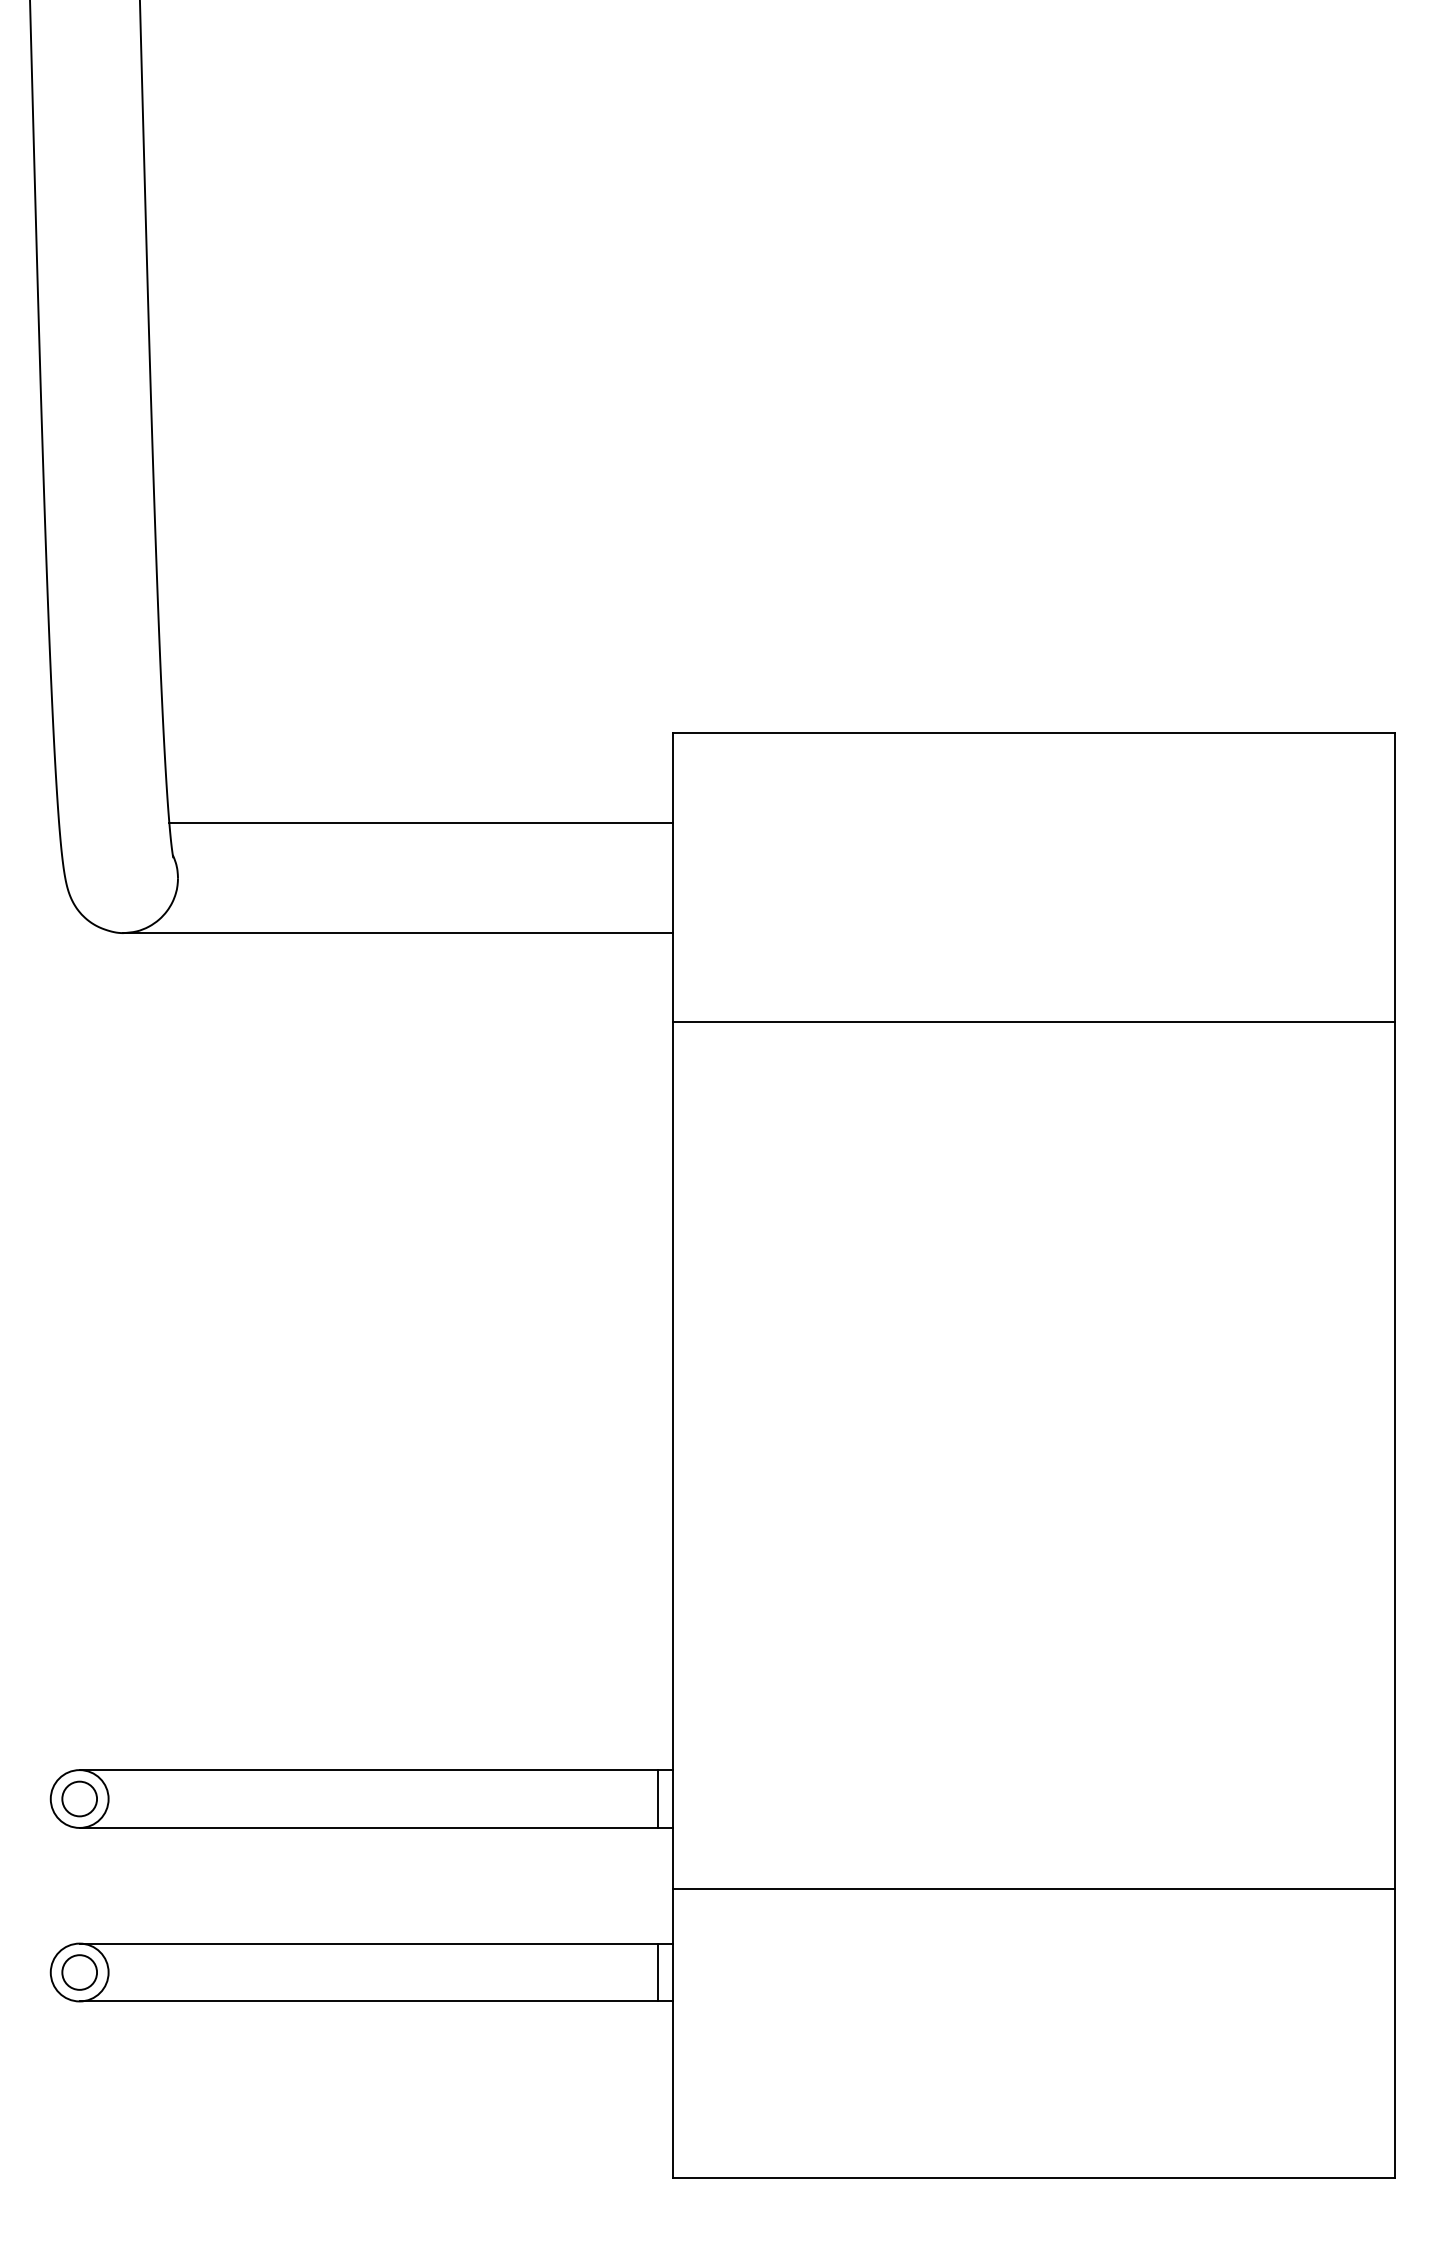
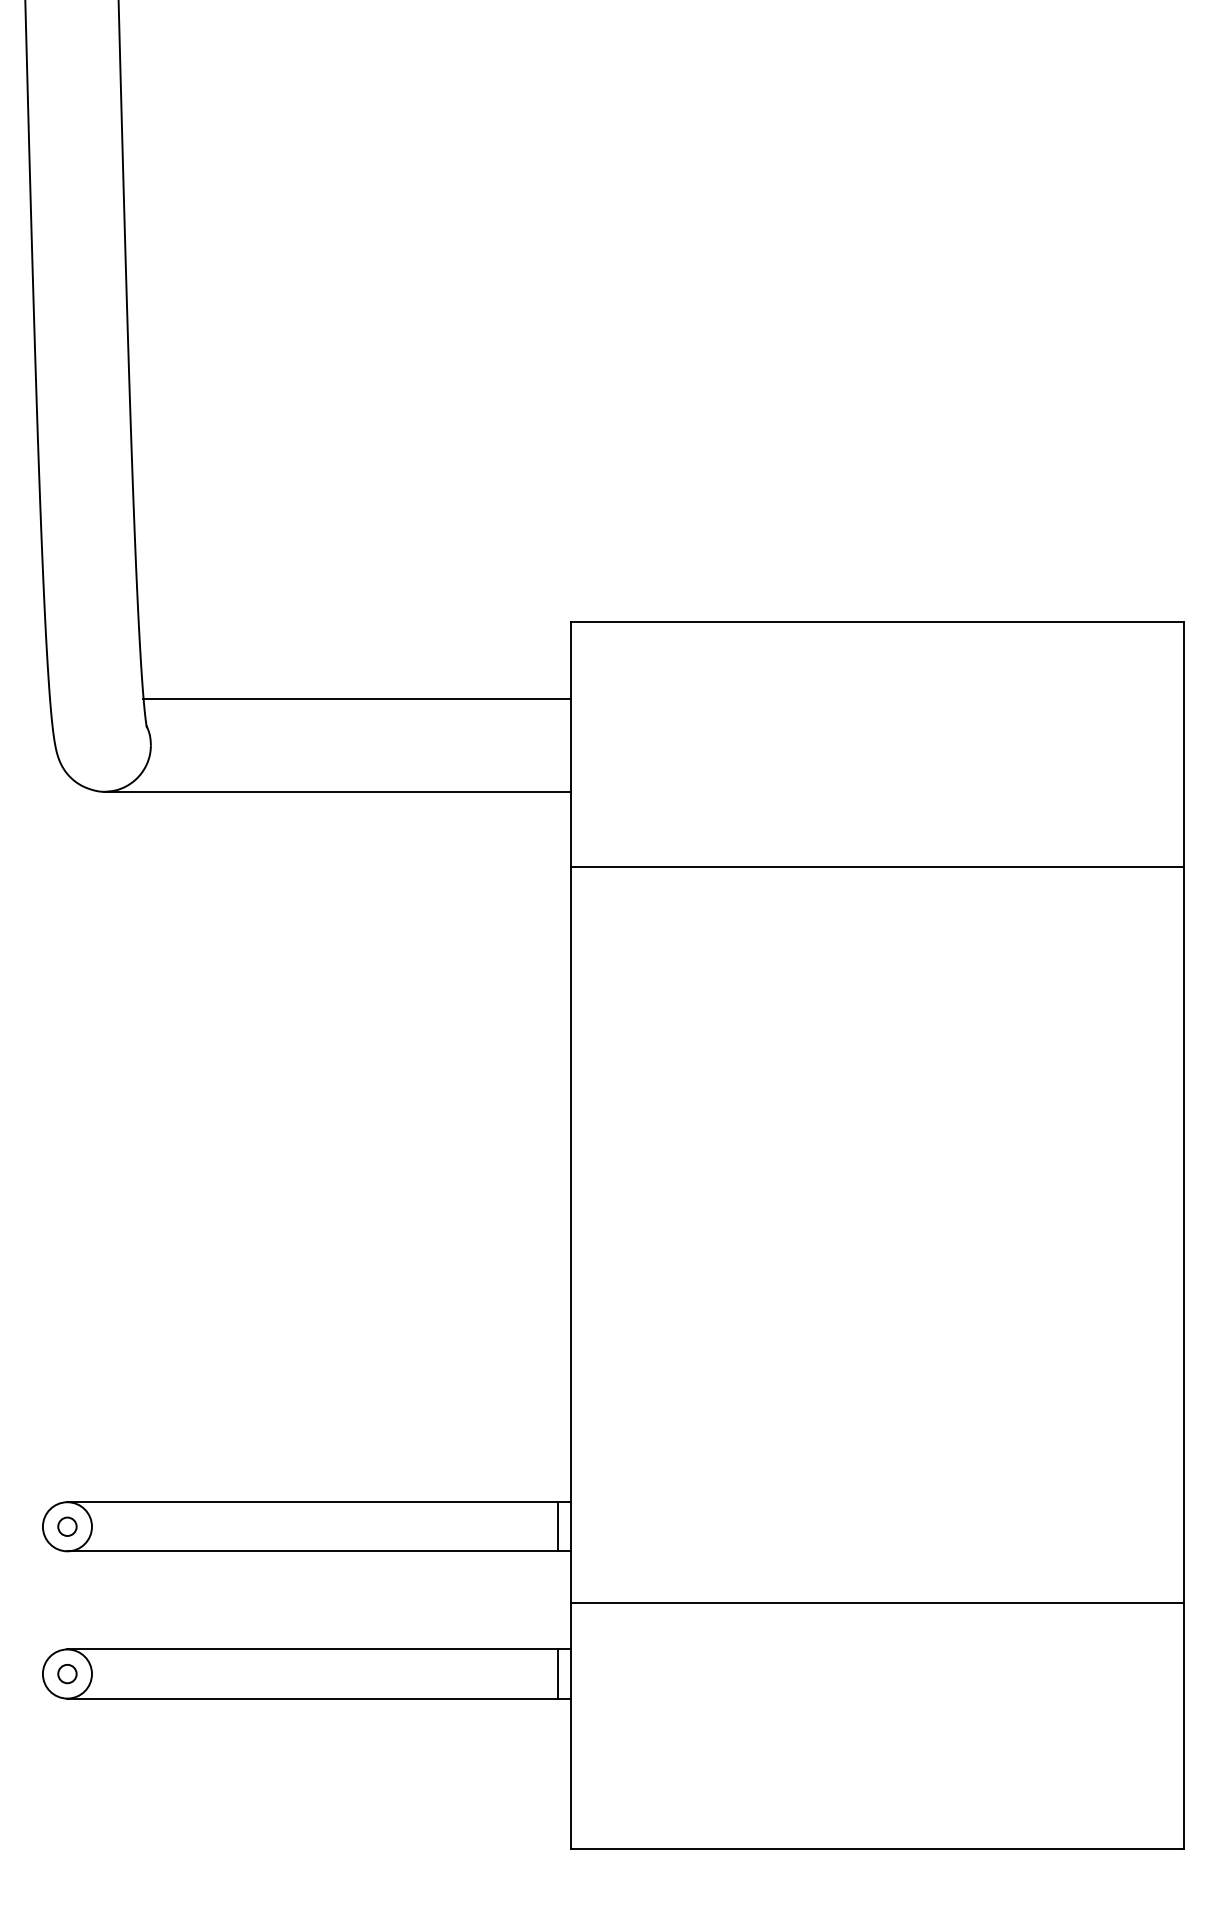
circle: (79, 1798) -> (67, 1526), size x0.62
circle: (79, 1971) -> (67, 1673), size x0.62

